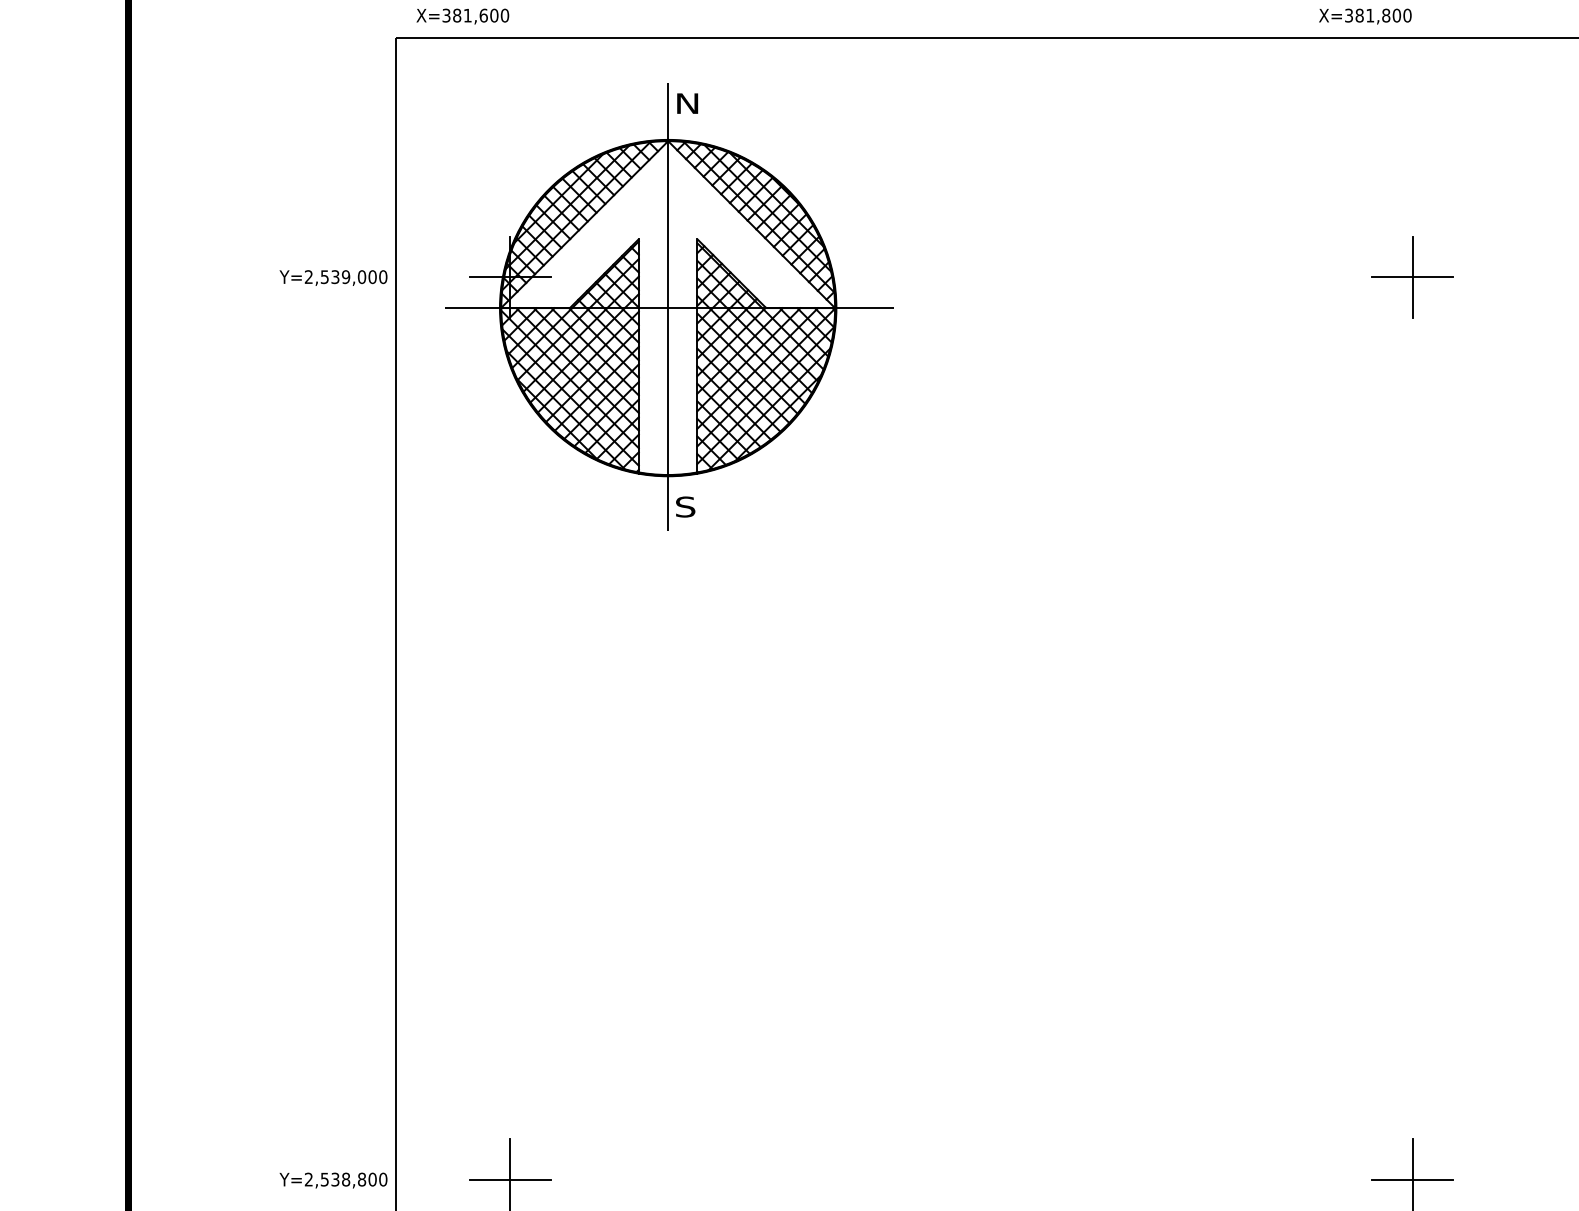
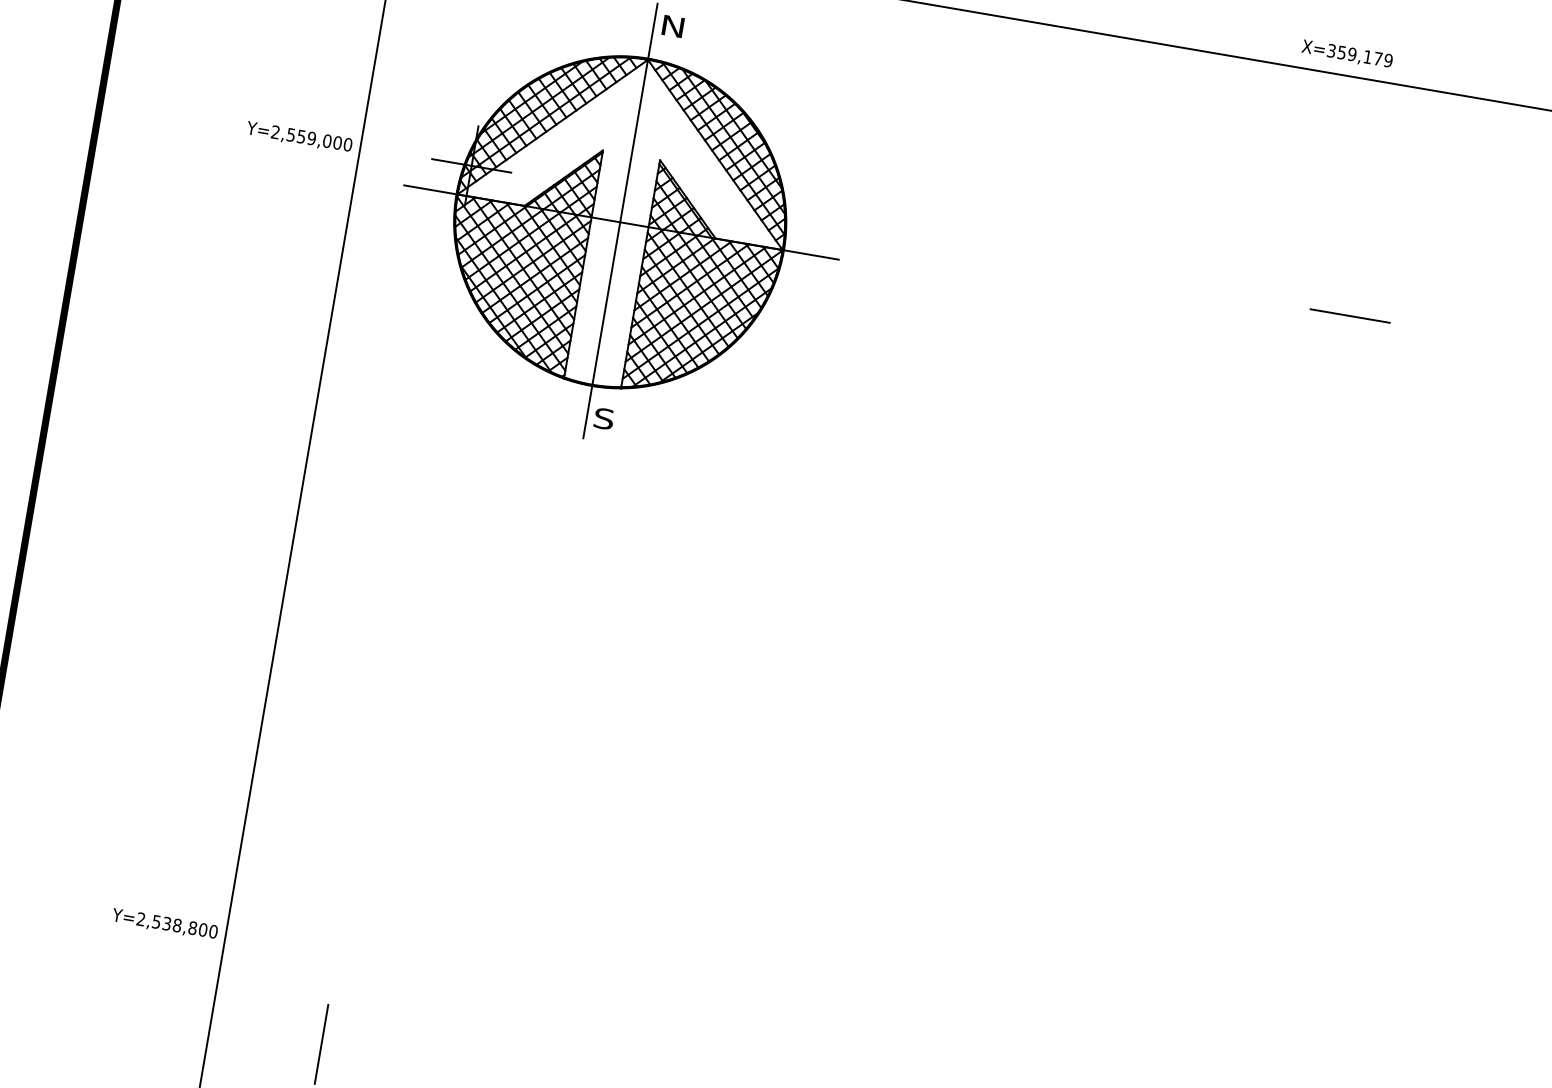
text: (1383, 15) -> (1365, 56), X=381,800 -> X=359,179
text: (335, 276) -> (301, 136), Y=2,539,000 -> Y=2,559,000
line: (1412, 276) -> (1349, 315), removed
line: (509, 1179) -> (320, 1044), removed
text: (333, 1180) -> (164, 924), moved

